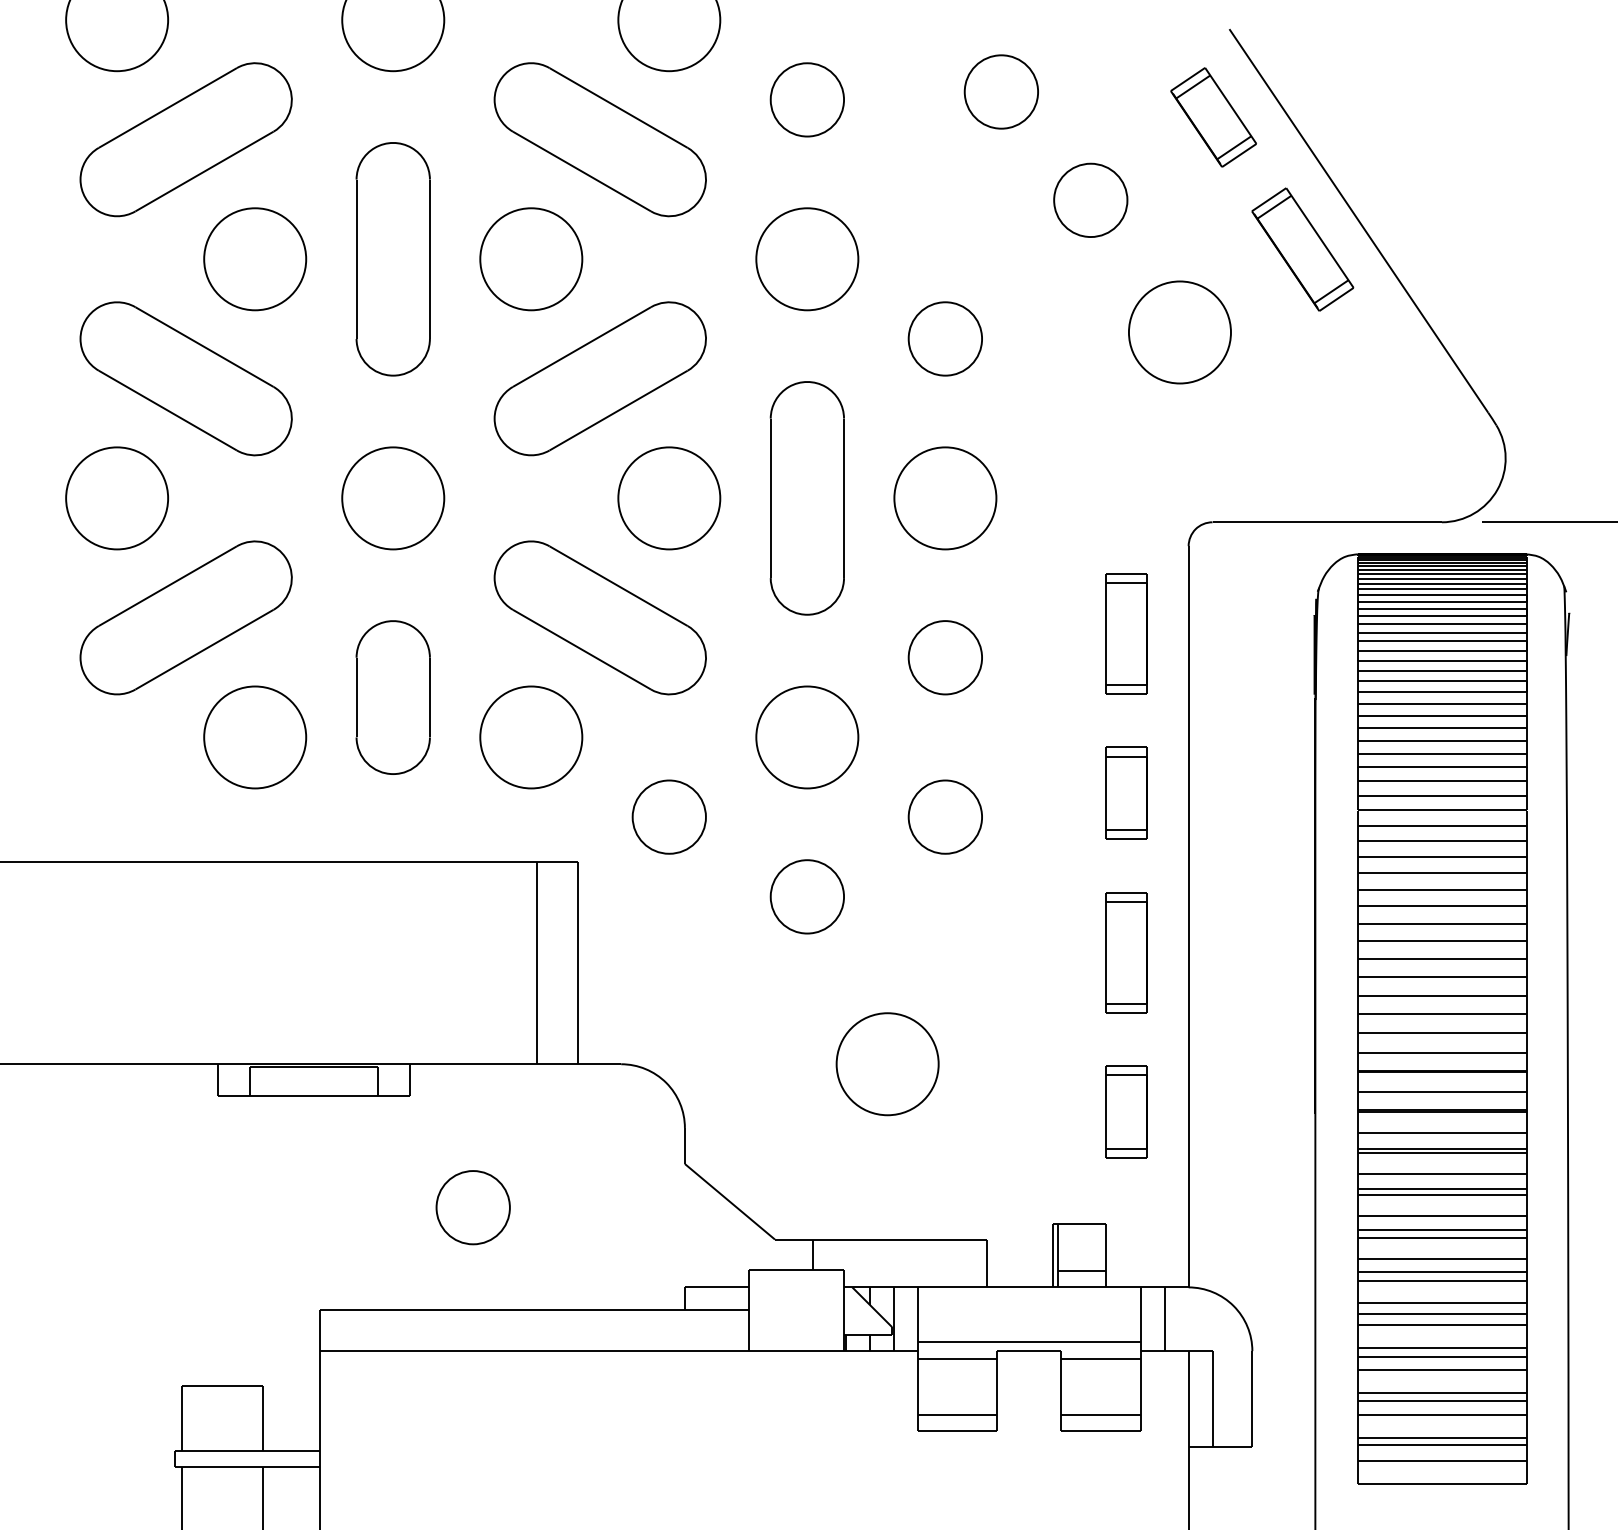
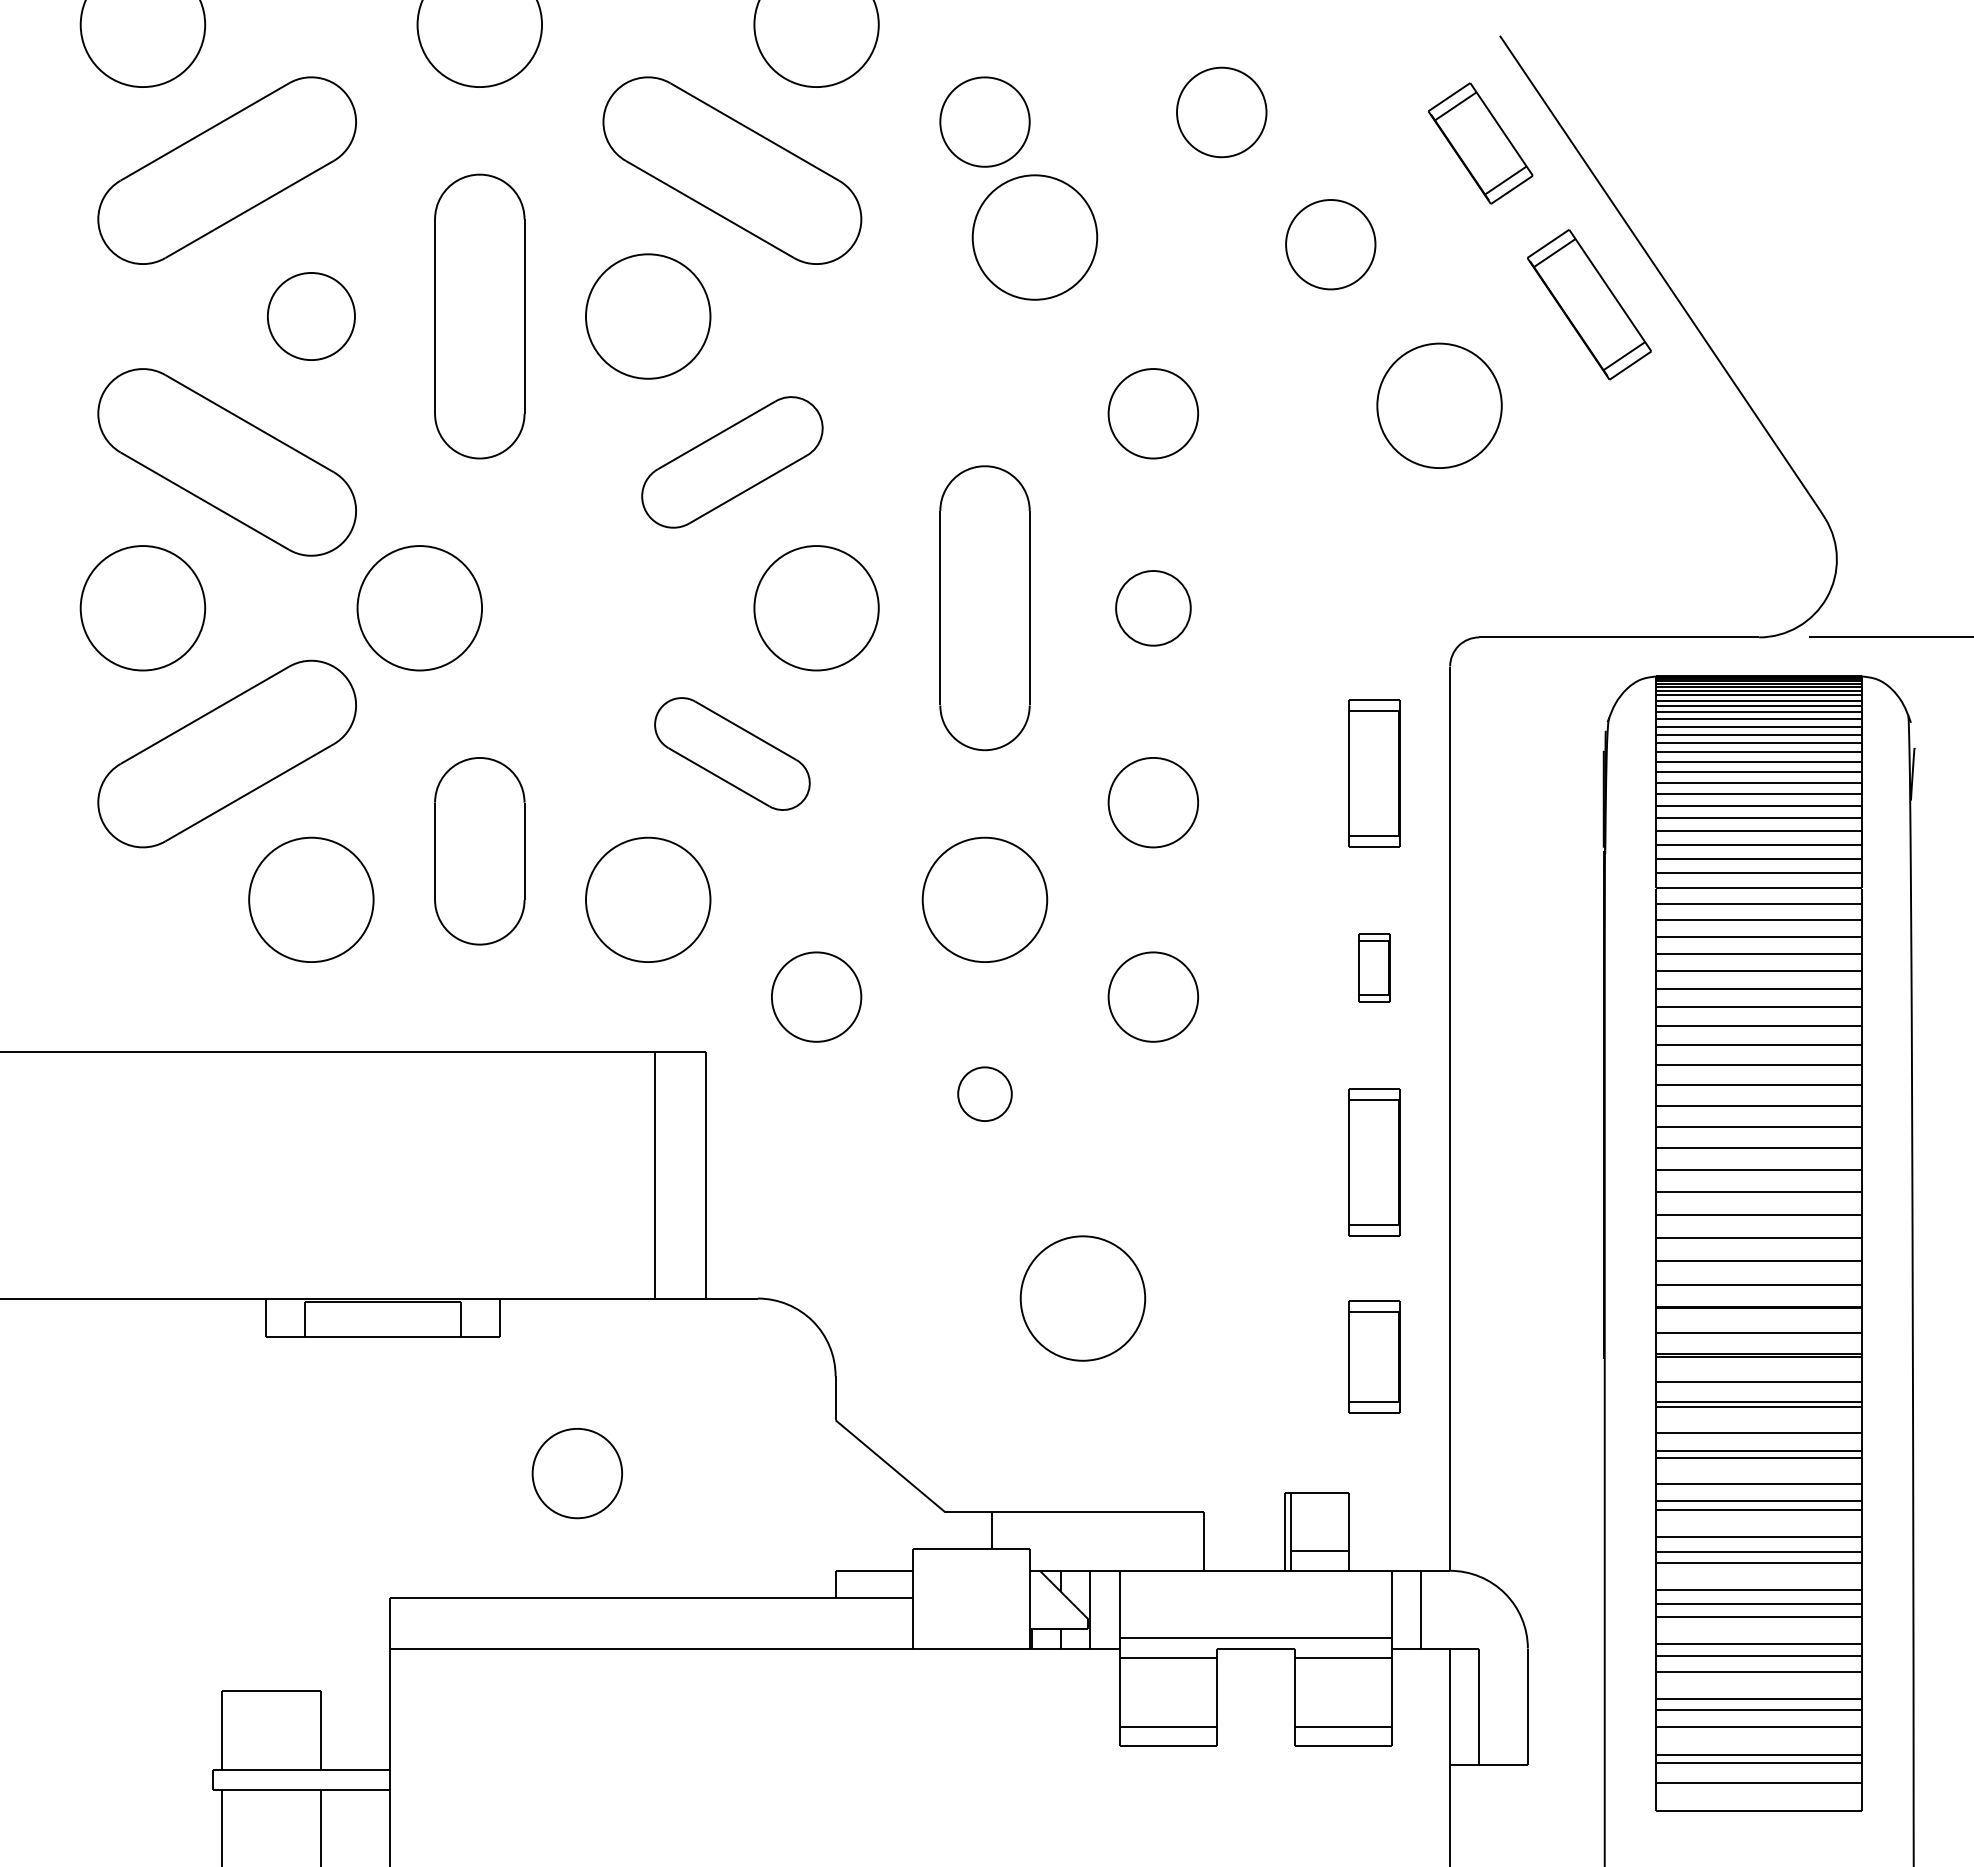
part: (255, 259) -> (311, 316), size x0.7
part: (806, 259) -> (1034, 237), moved
part: (600, 378) -> (732, 462), size x0.7
part: (393, 498) -> (419, 608), moved
part: (945, 498) -> (1153, 608), size x0.6
part: (600, 617) -> (732, 753), size x0.6
part: (1126, 792) -> (1374, 967), size x0.6
part: (806, 896) -> (984, 1093), size x0.6

